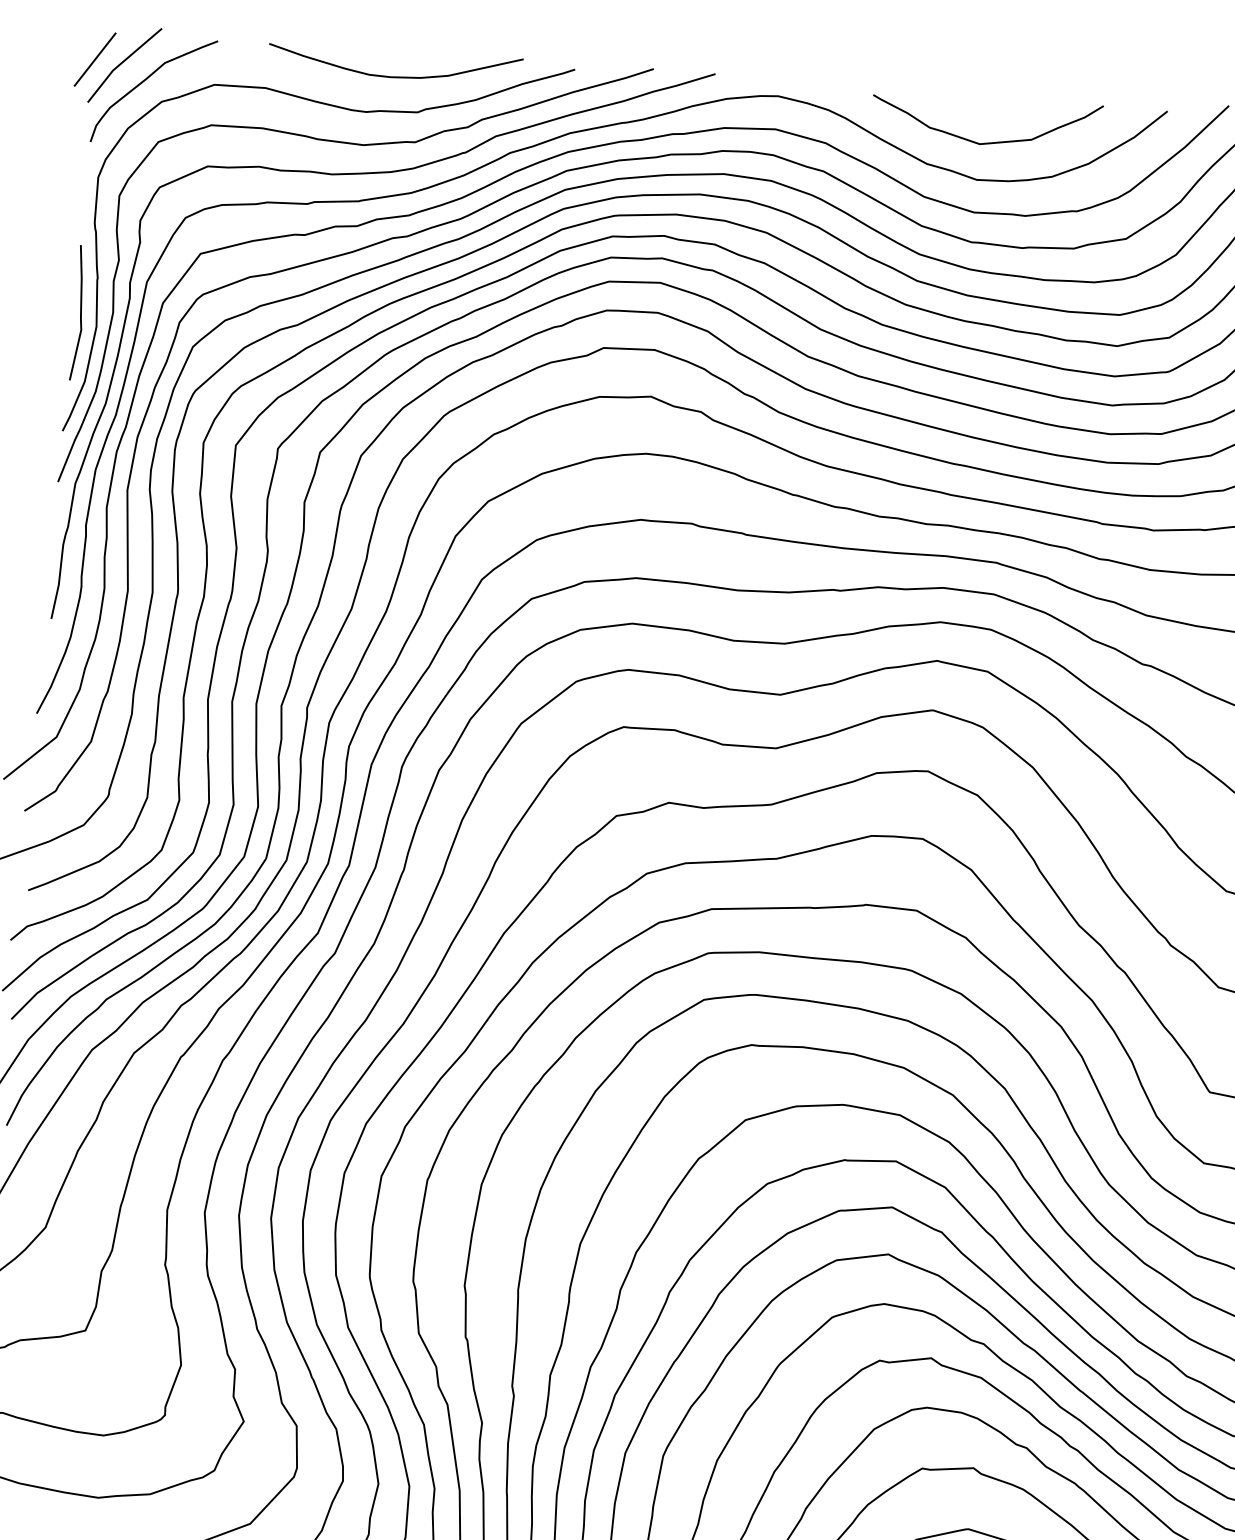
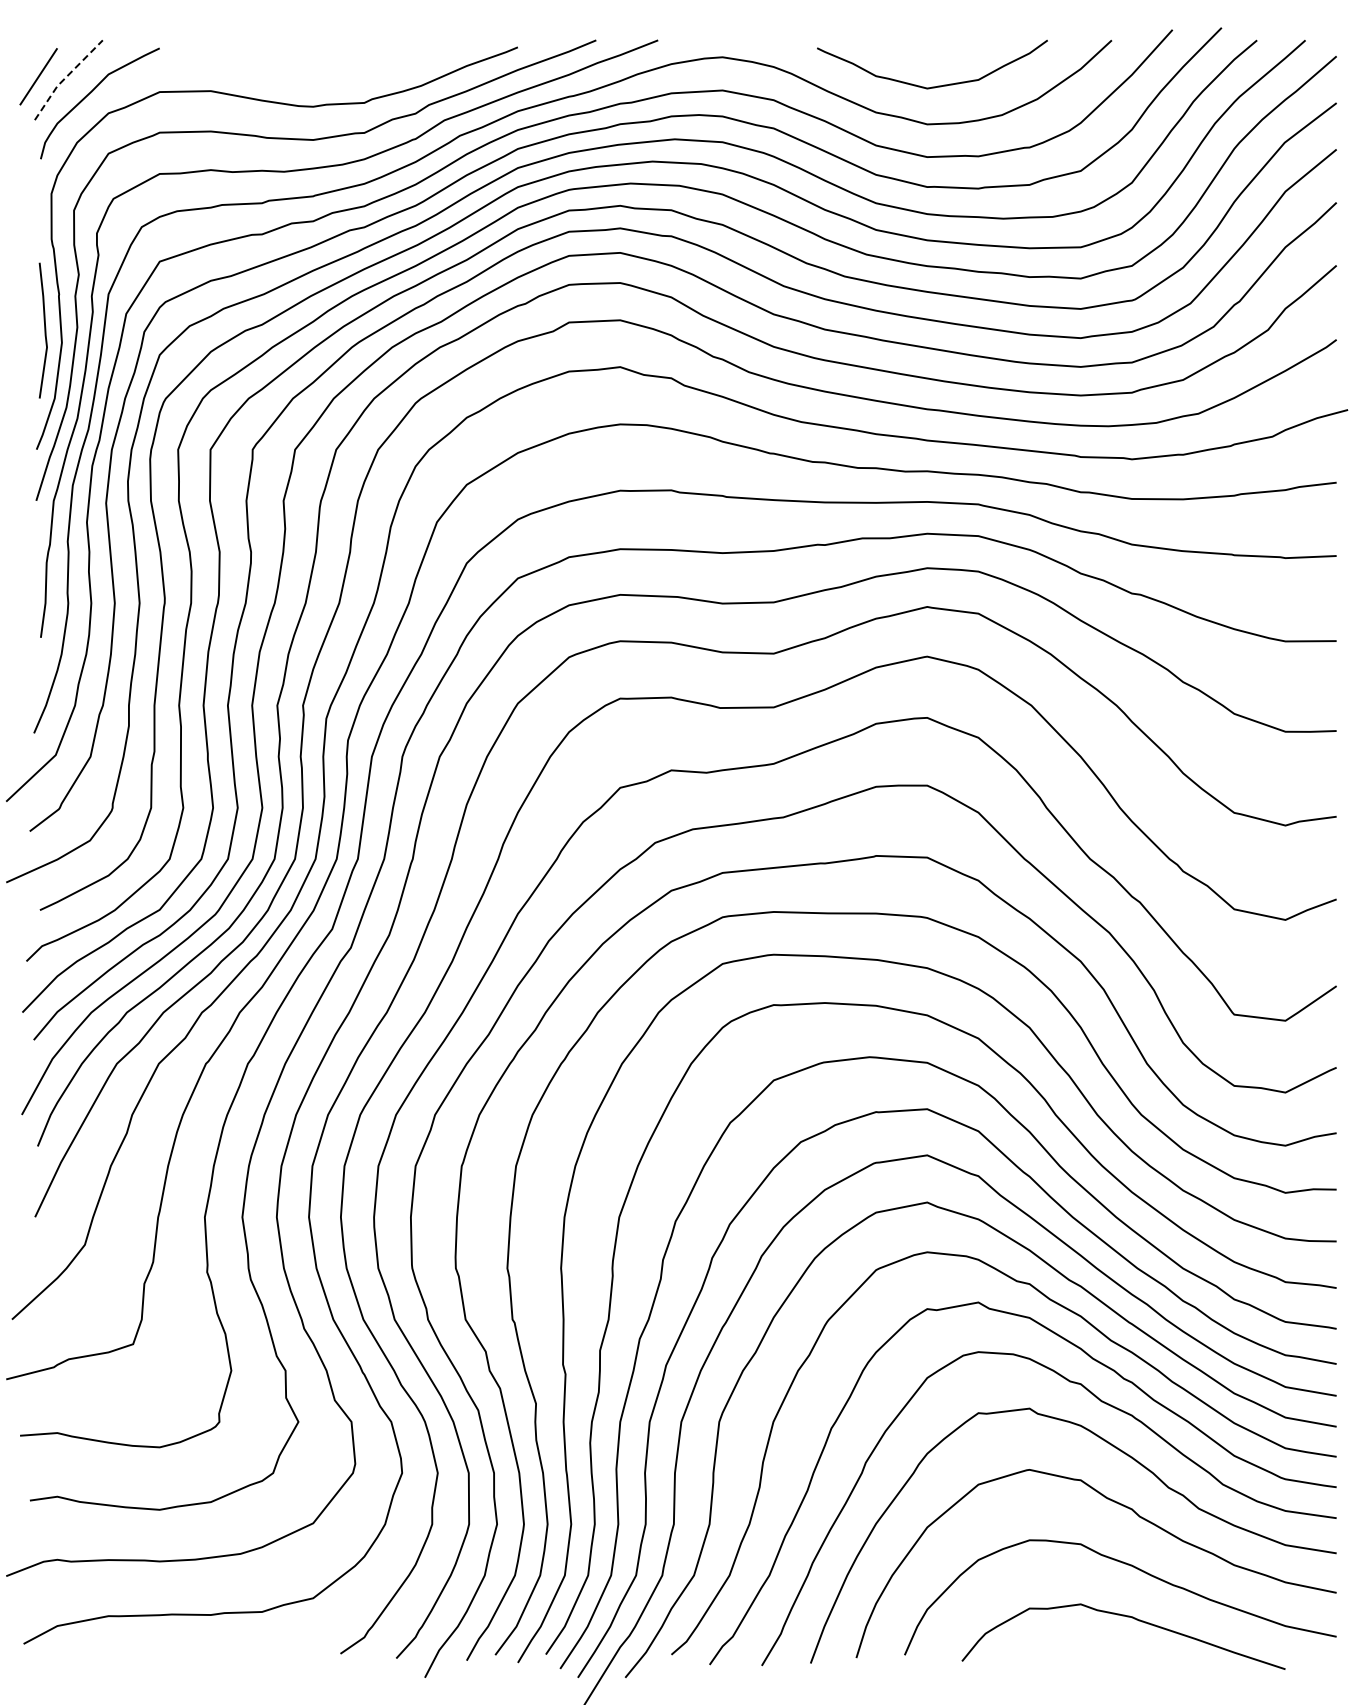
line: (121, 62) -> (65, 77), solid -> dashed
curve: (395, 76) -> (339, 68), removed

